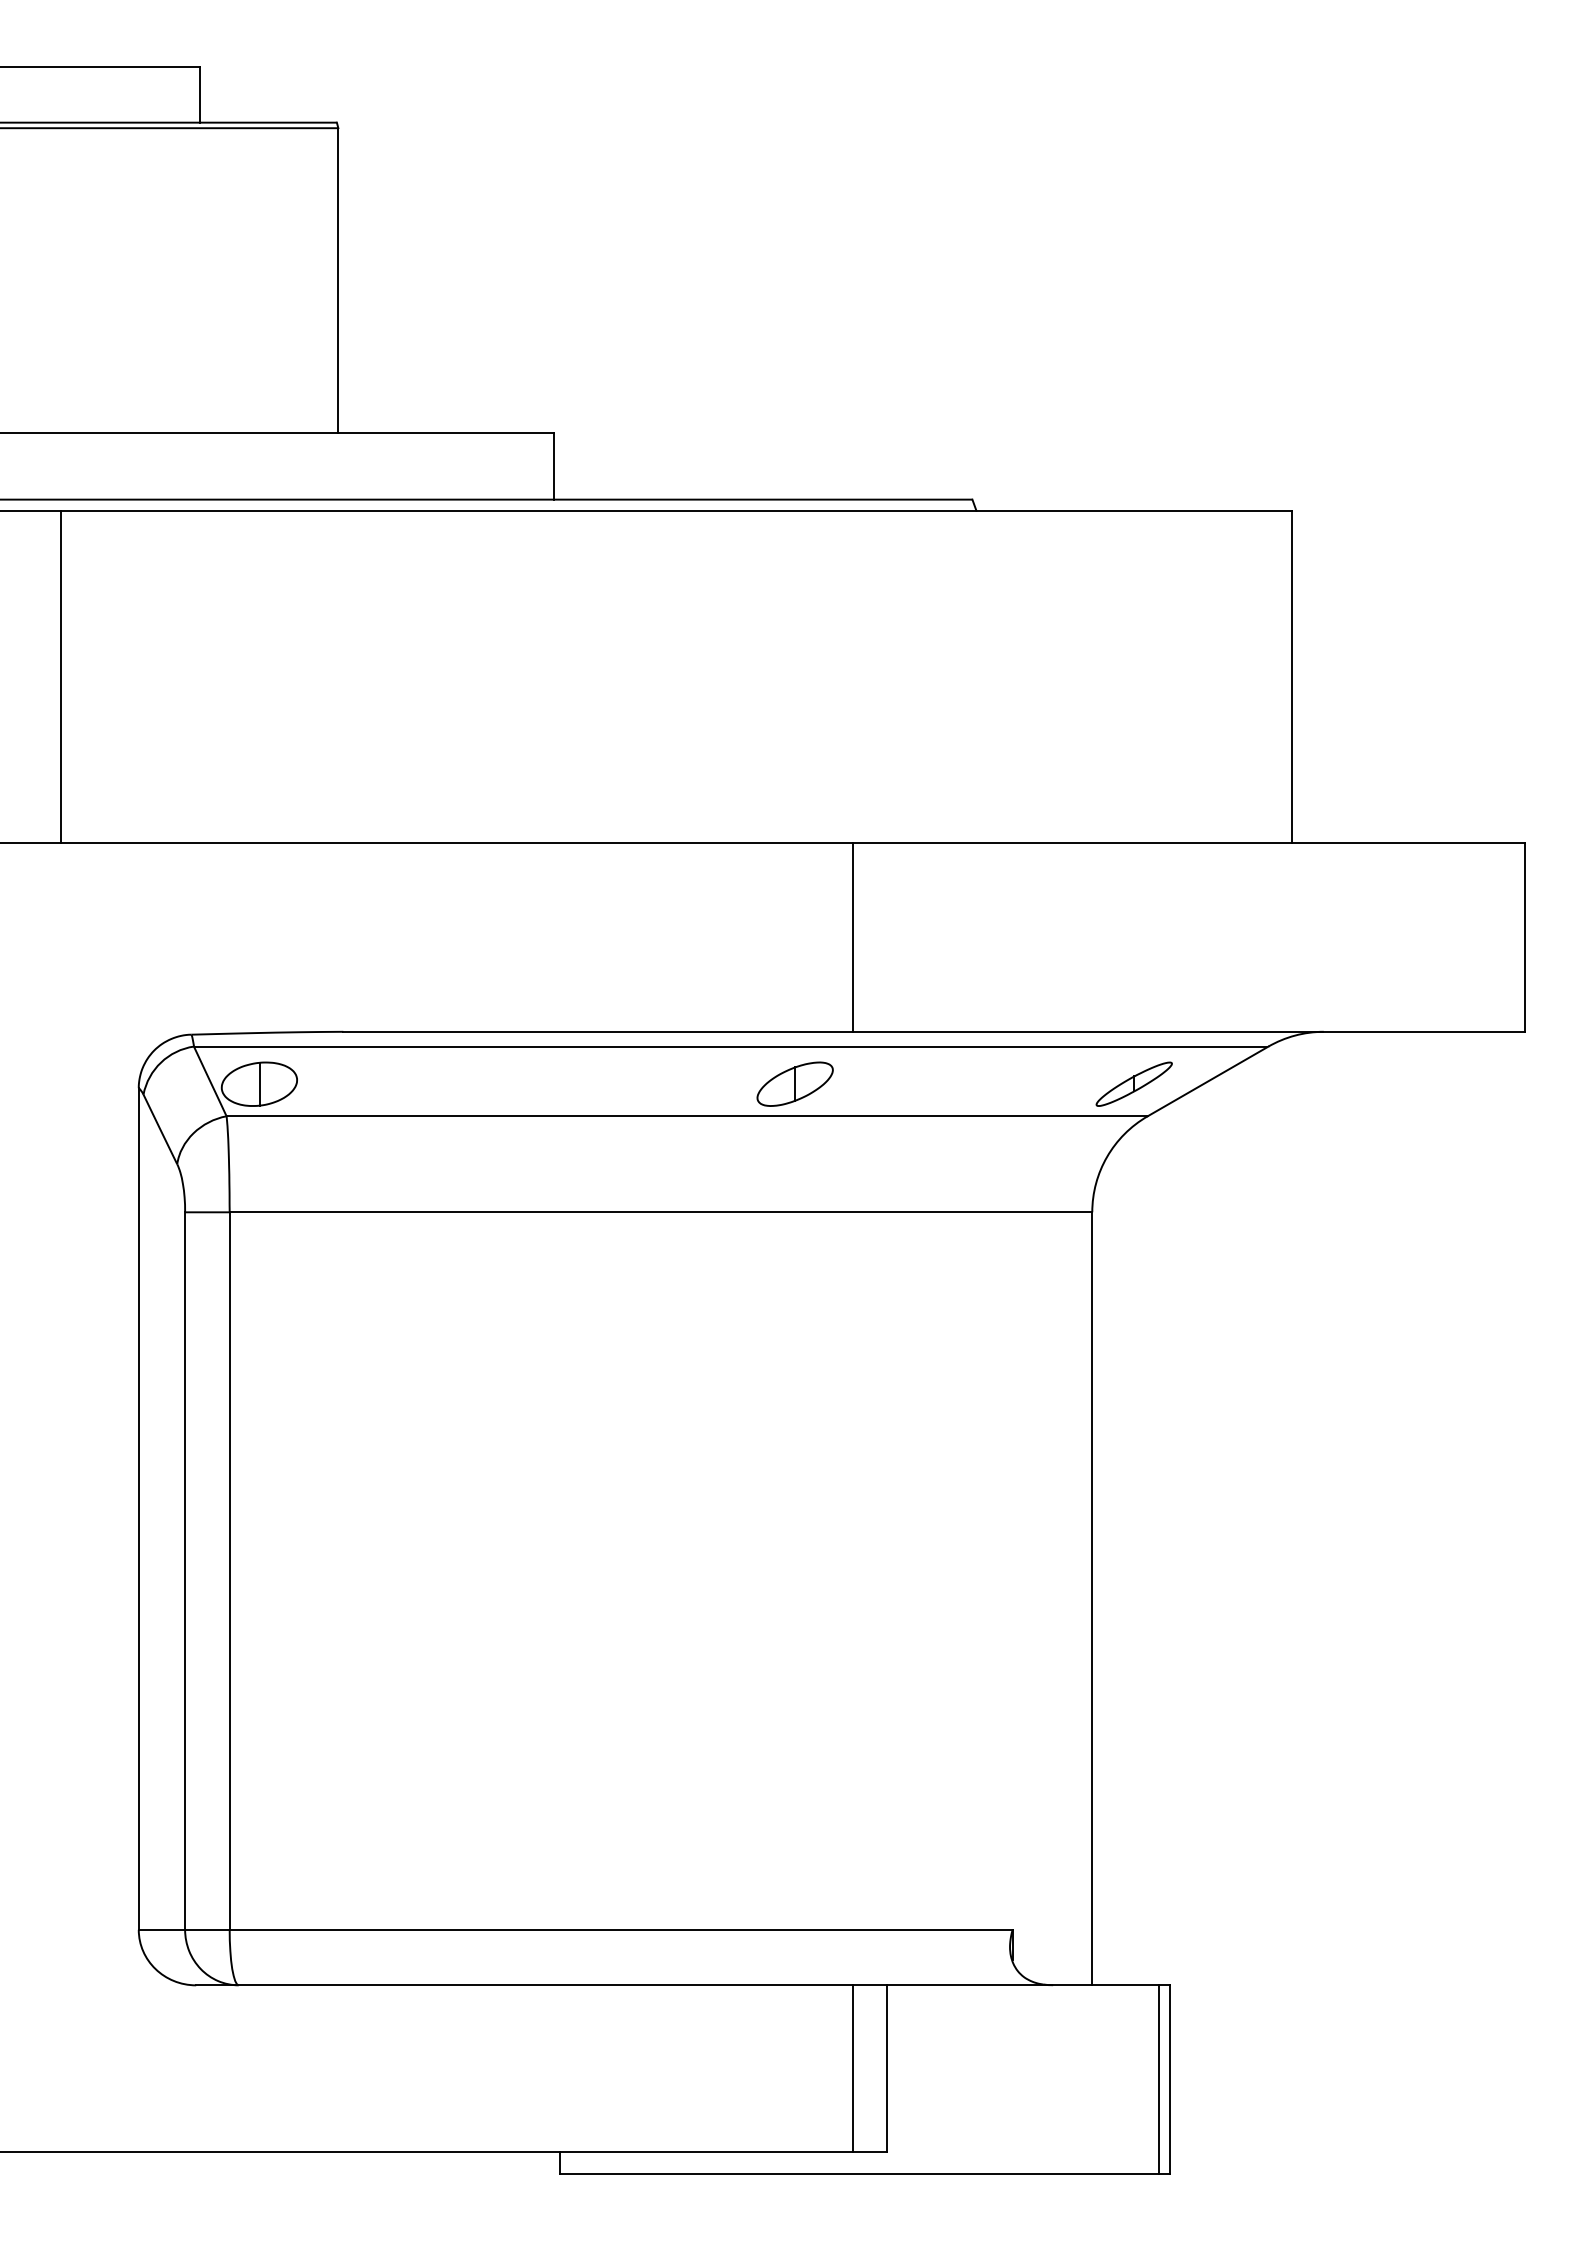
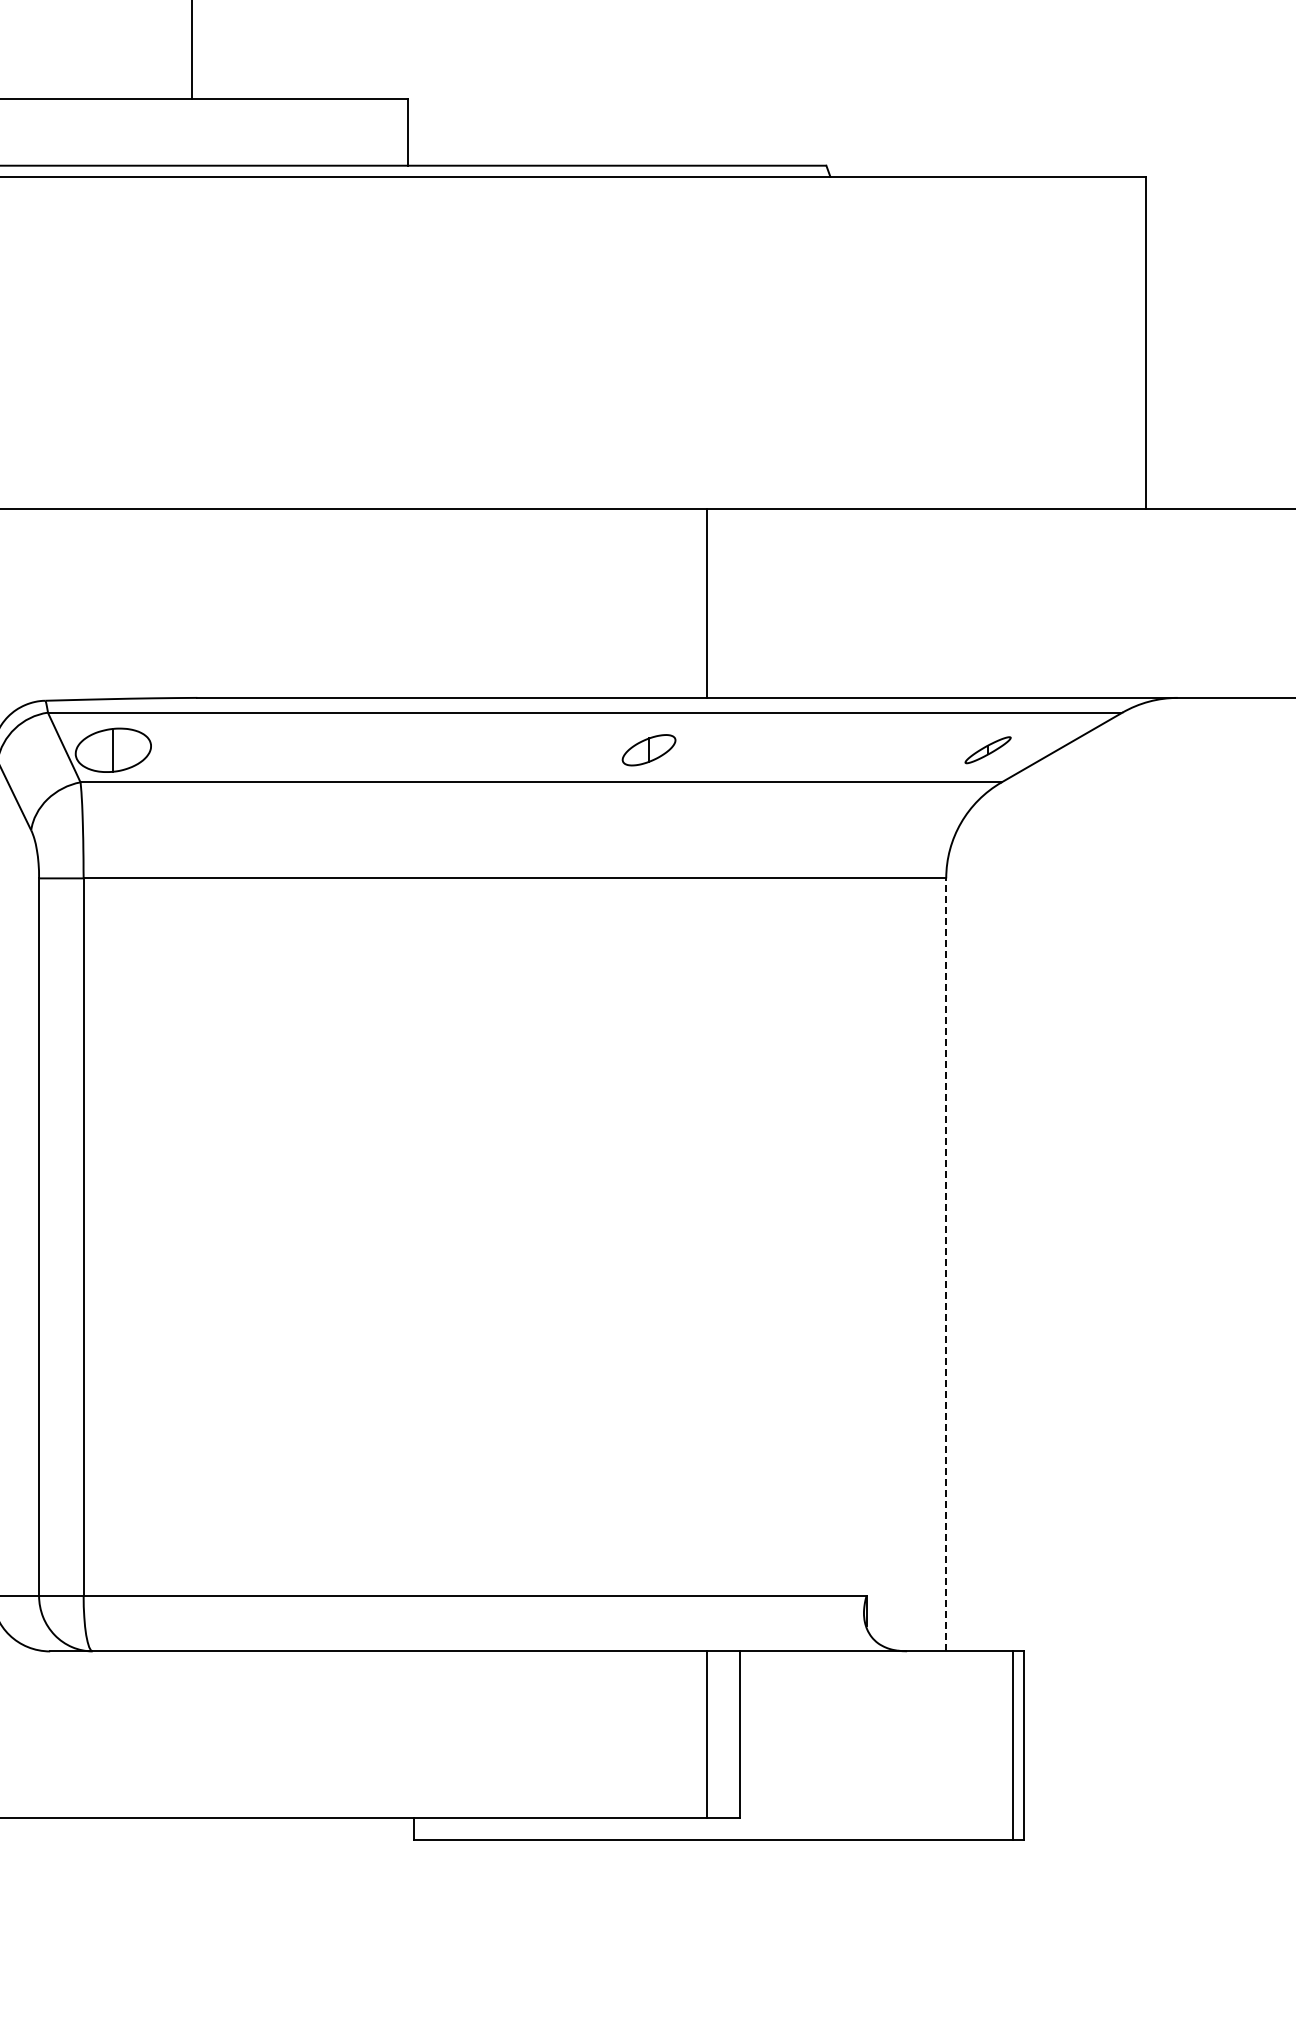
part: (794, 1083) -> (648, 749), size x0.7
part: (1133, 1083) -> (987, 749), size x0.6
line: (1092, 1598) -> (946, 1264), solid -> dashed

